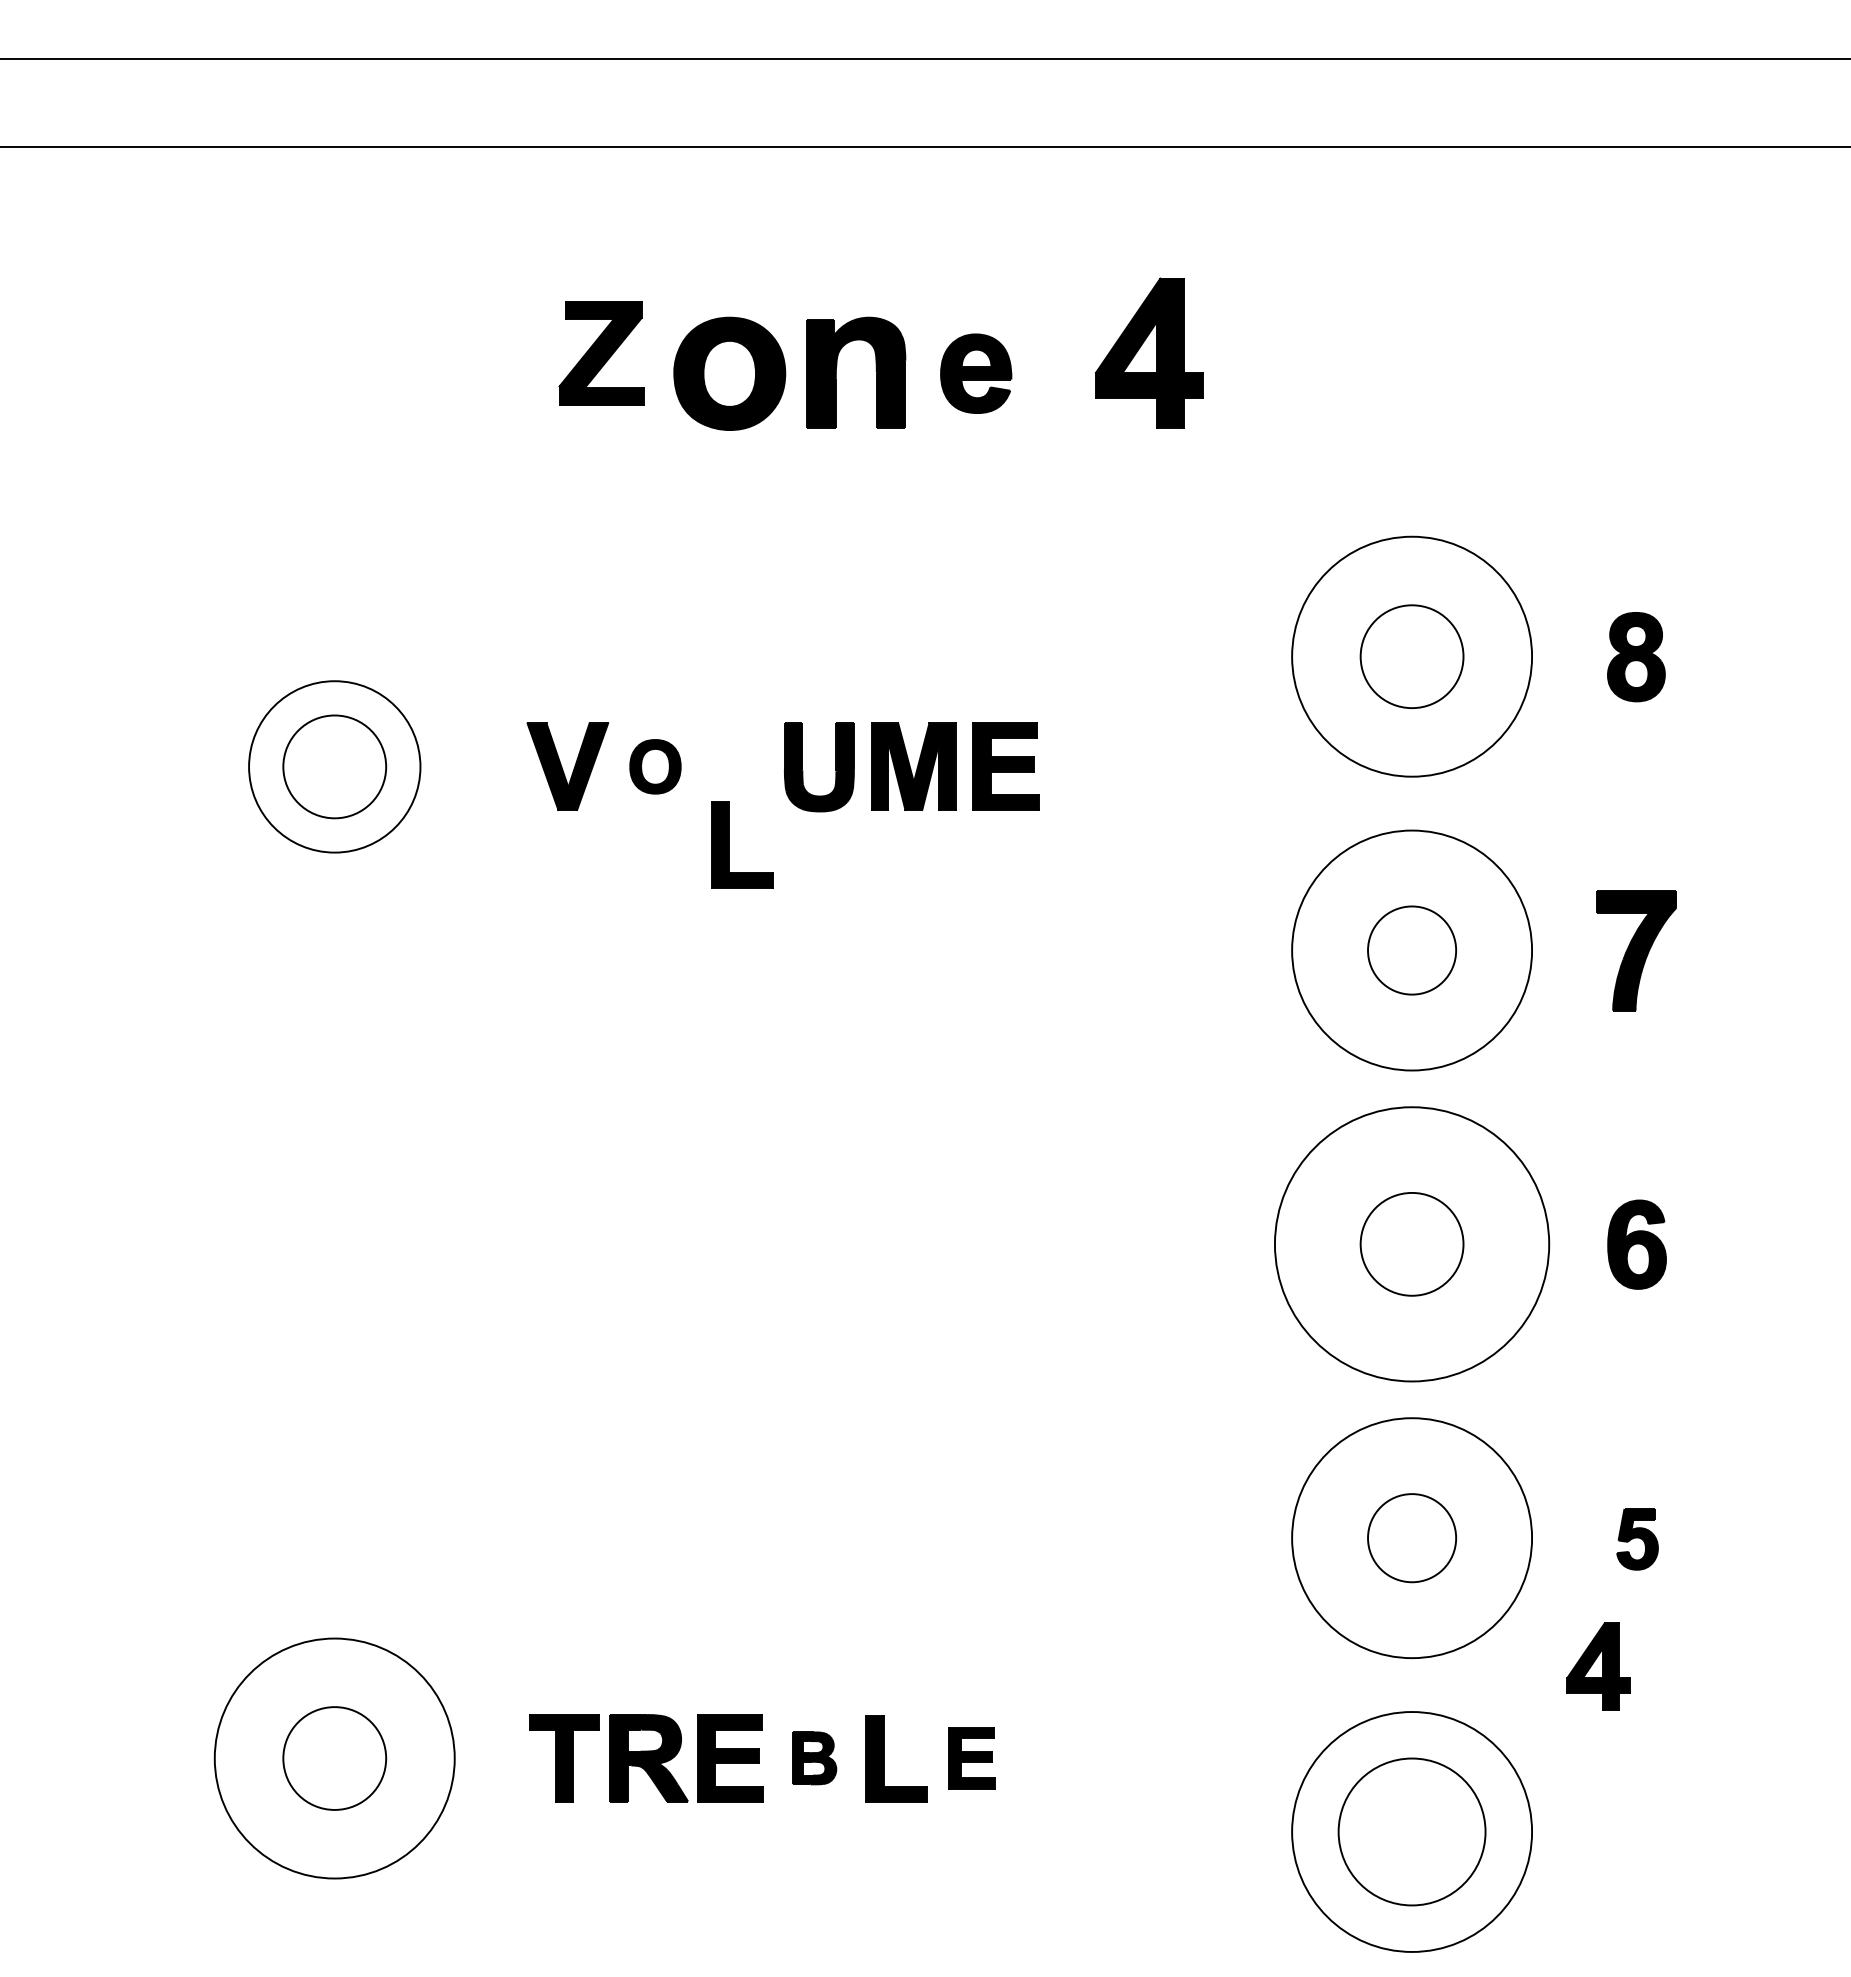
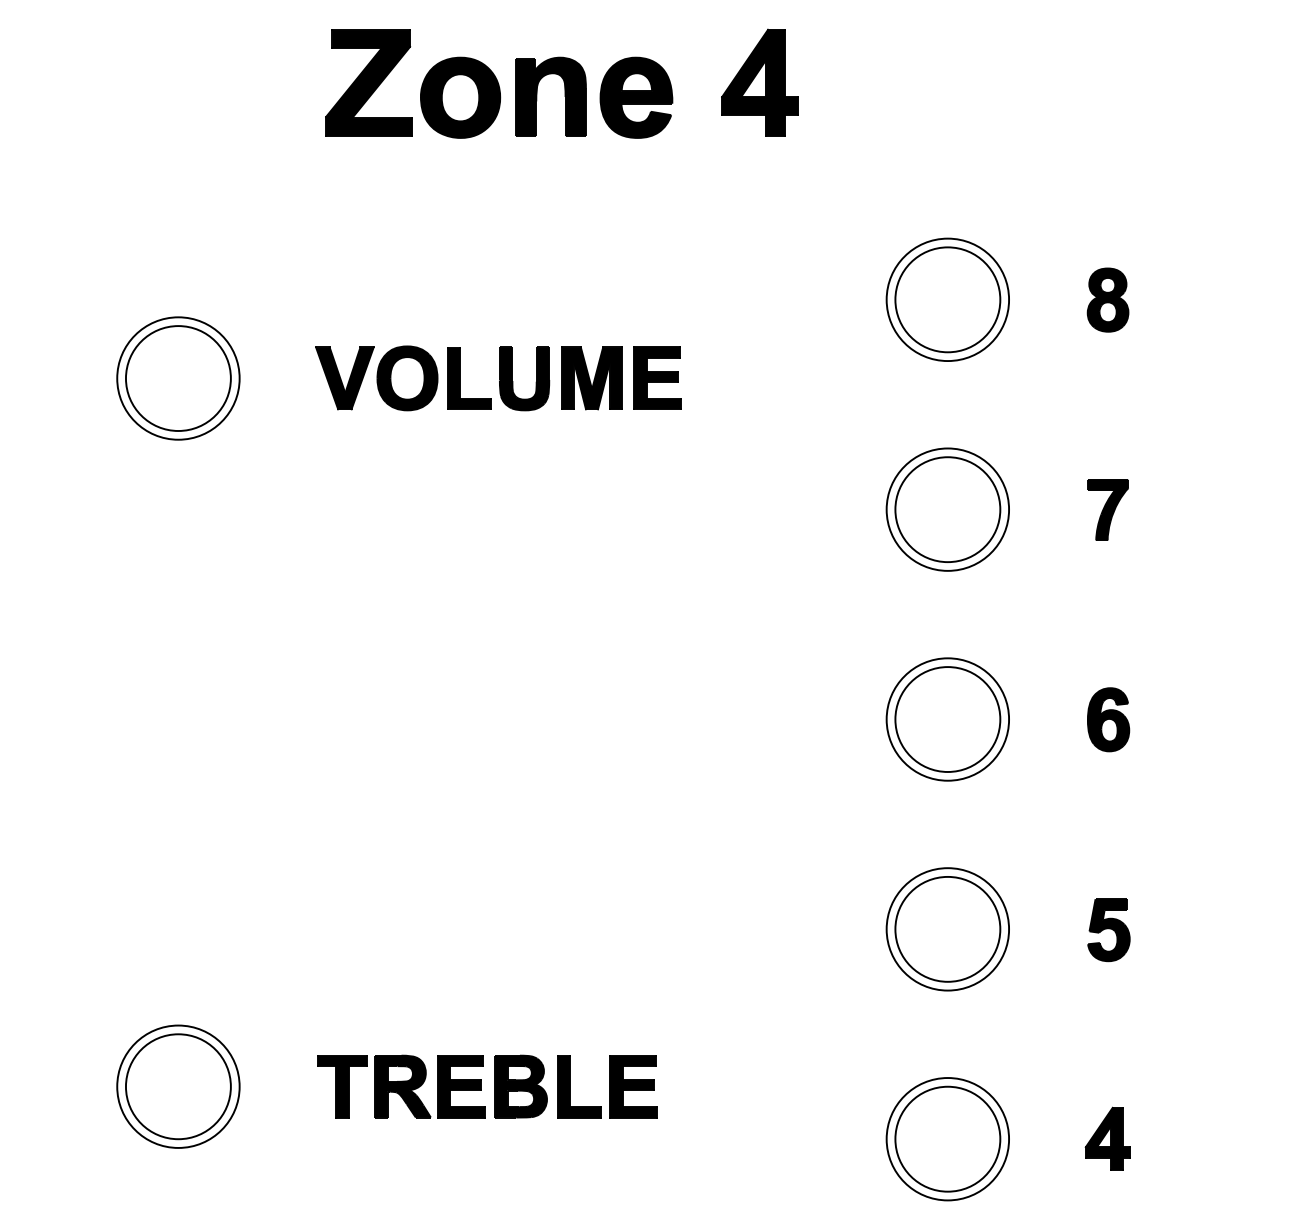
part: (601, 353) -> (368, 83), size x1.43
part: (976, 373) -> (636, 97), size x1.43
circle: (1411, 656) -> (947, 299), size x0.71
circle: (1411, 656) -> (947, 299), size x1.43
circle: (334, 766) -> (178, 378), size x1.43
part: (655, 766) -> (407, 378), size x1.67
part: (729, 844) -> (460, 378), moved
circle: (1411, 950) -> (947, 509), size x0.71
circle: (1411, 950) -> (947, 509), size x1.67
part: (1636, 950) -> (1108, 509), size x0.71
circle: (1411, 1243) -> (947, 718), size x1.43
circle: (1411, 1244) -> (947, 719), size x0.62
circle: (1411, 1537) -> (947, 928), size x0.71
circle: (1411, 1537) -> (947, 928), size x1.67
part: (1637, 1539) -> (1108, 930), size x1.43
part: (1598, 1666) -> (1108, 1138), moved
circle: (334, 1758) -> (178, 1086), size x0.71
circle: (334, 1758) -> (178, 1086), size x1.43
part: (814, 1758) -> (521, 1086), size x1.67
part: (971, 1758) -> (633, 1086), size x1.43
circle: (1411, 1831) -> (947, 1138), size x0.71

